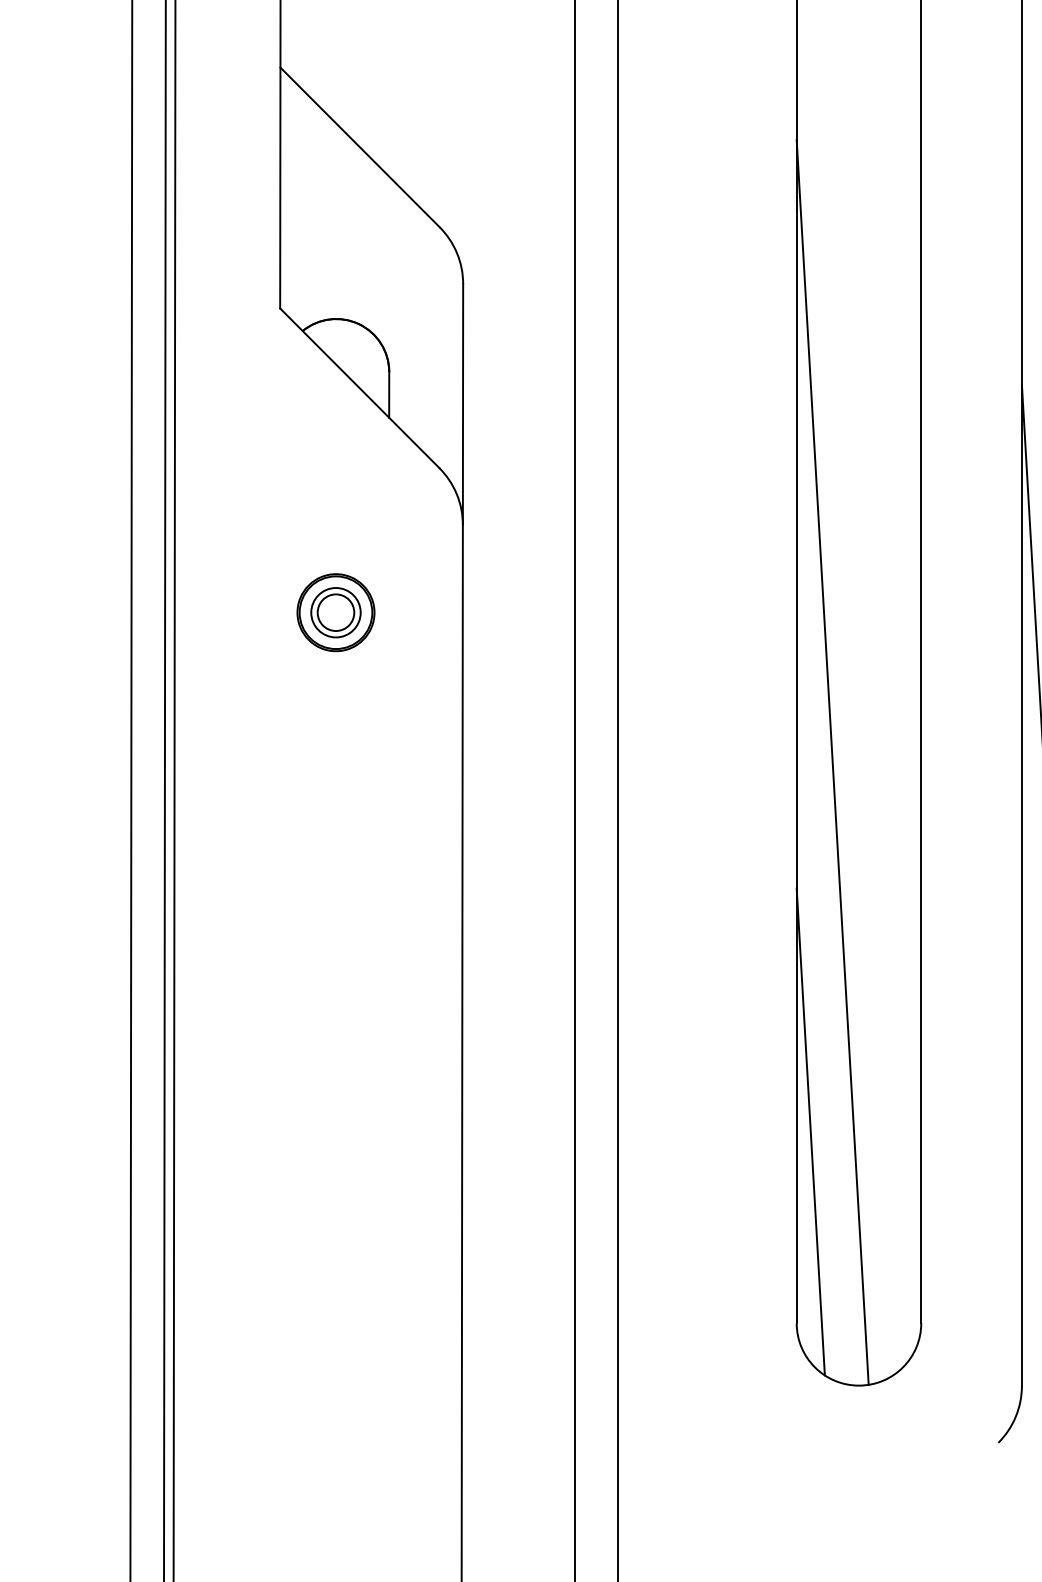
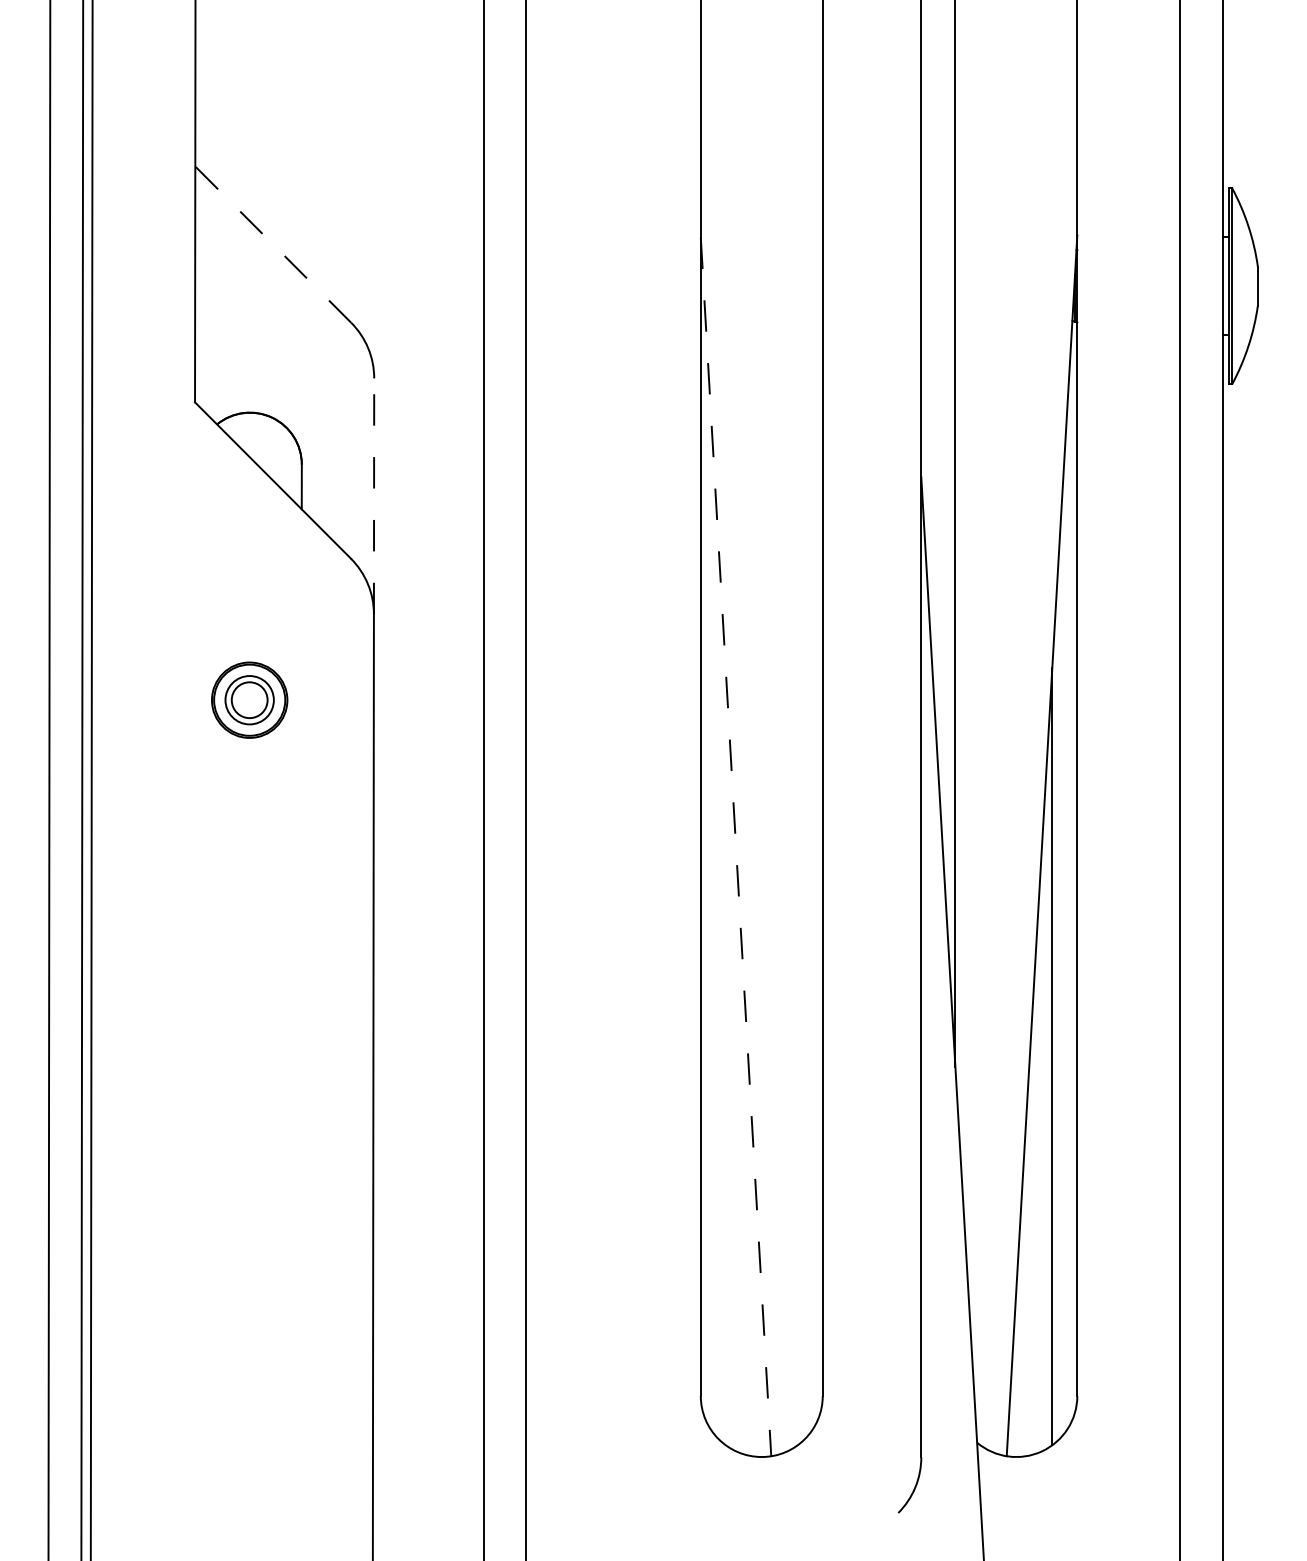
line: (359, 147) -> (272, 244), solid -> dashed
line: (463, 404) -> (374, 496), solid -> dashed
line: (833, 763) -> (736, 847), solid -> dashed
line: (810, 1131) -> (714, 1208), removed

